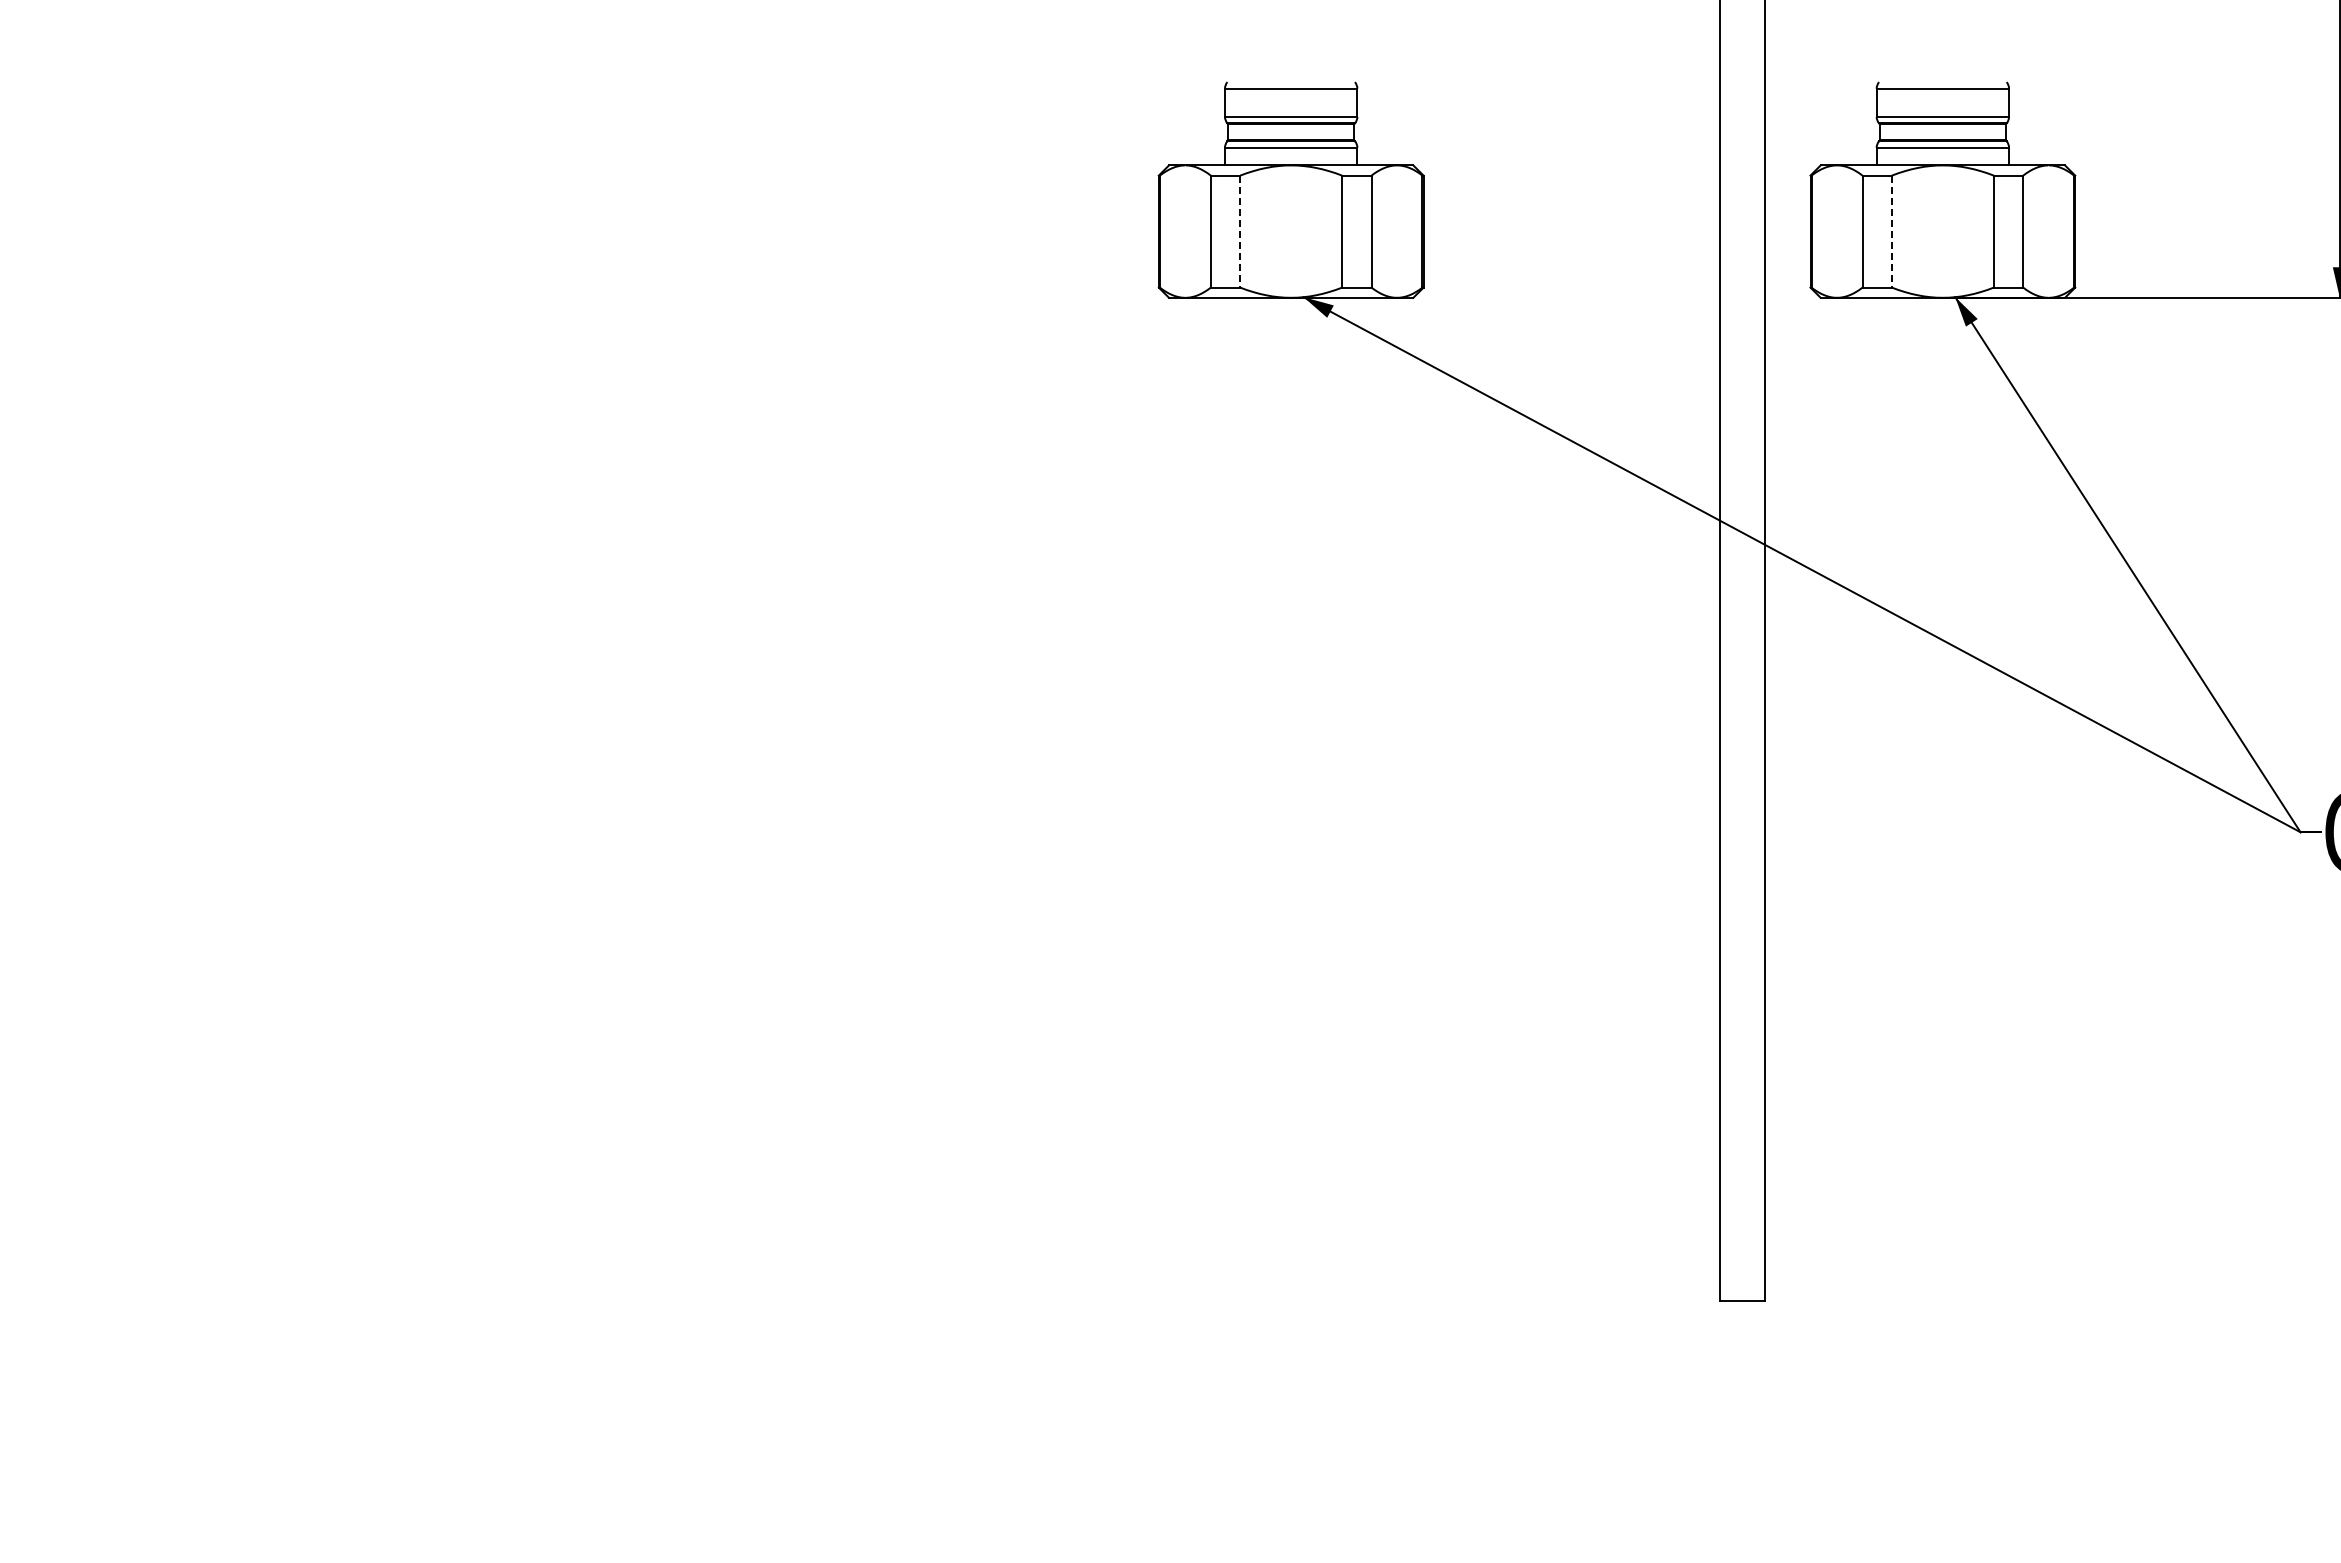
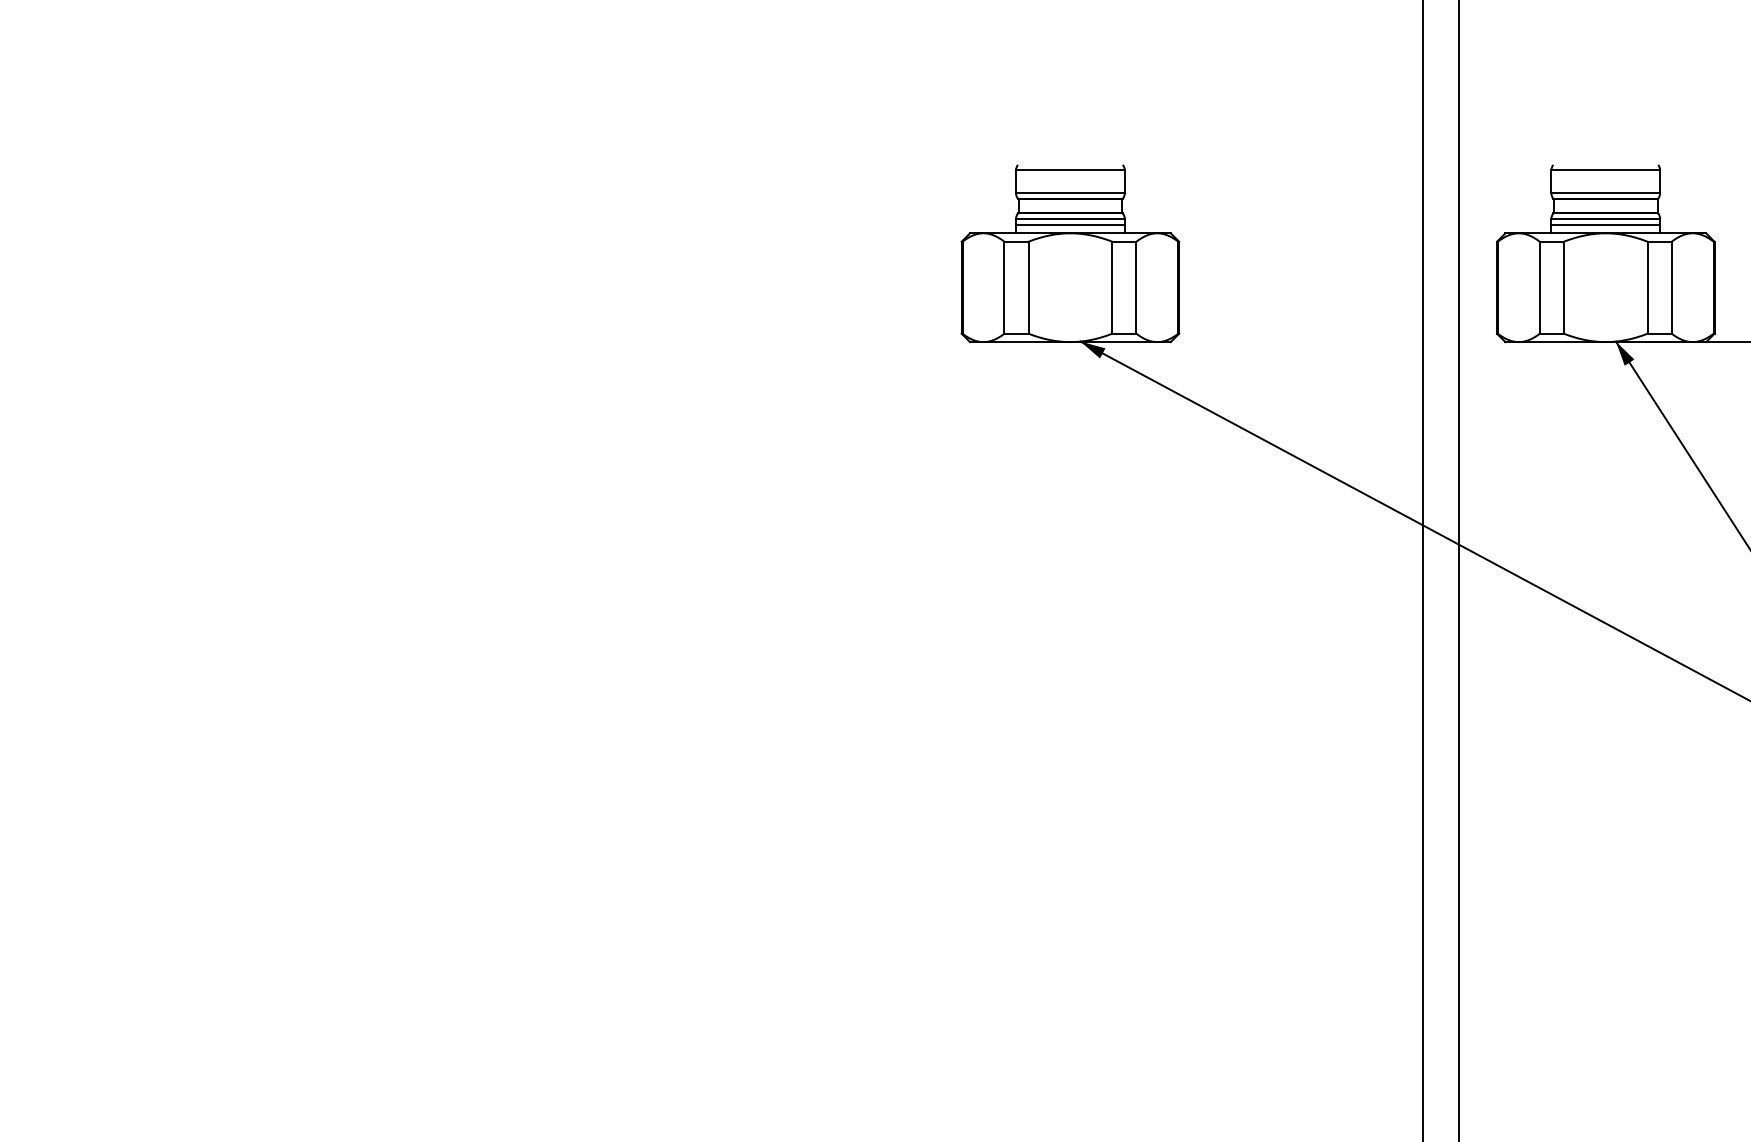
line: (1291, 155) -> (1070, 225), added
line: (1942, 155) -> (1605, 225), added
line: (1240, 232) -> (1028, 288), dashed -> solid
line: (1891, 232) -> (1563, 288), dashed -> solid

